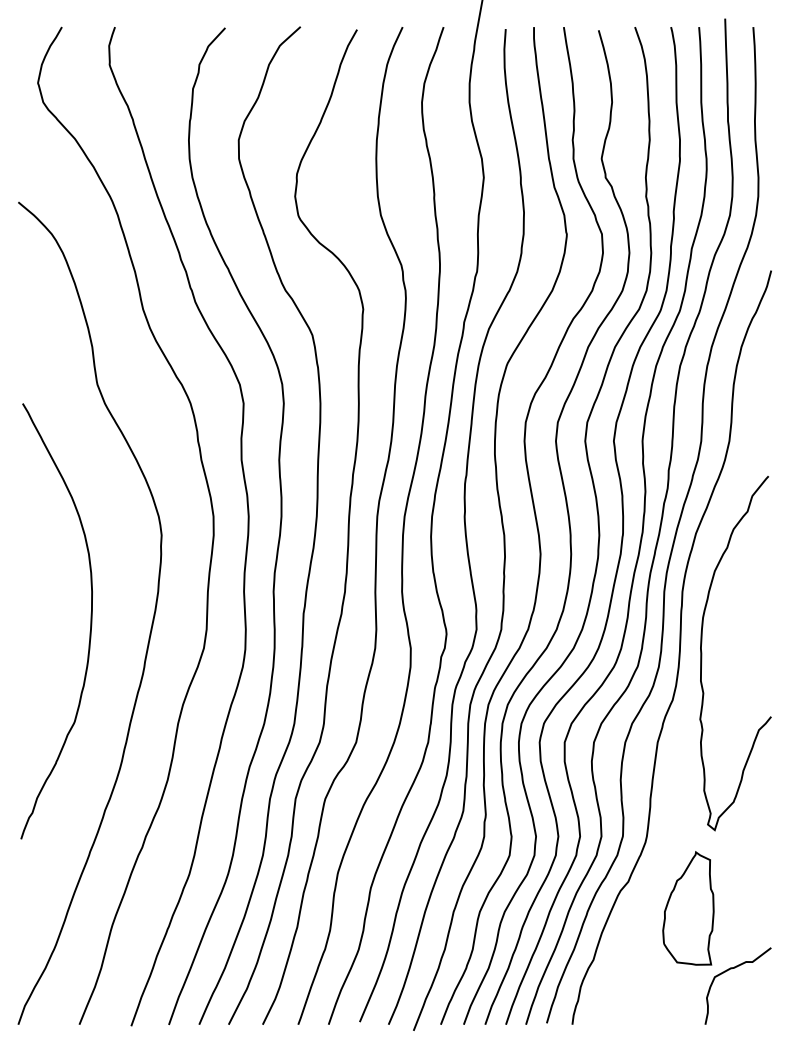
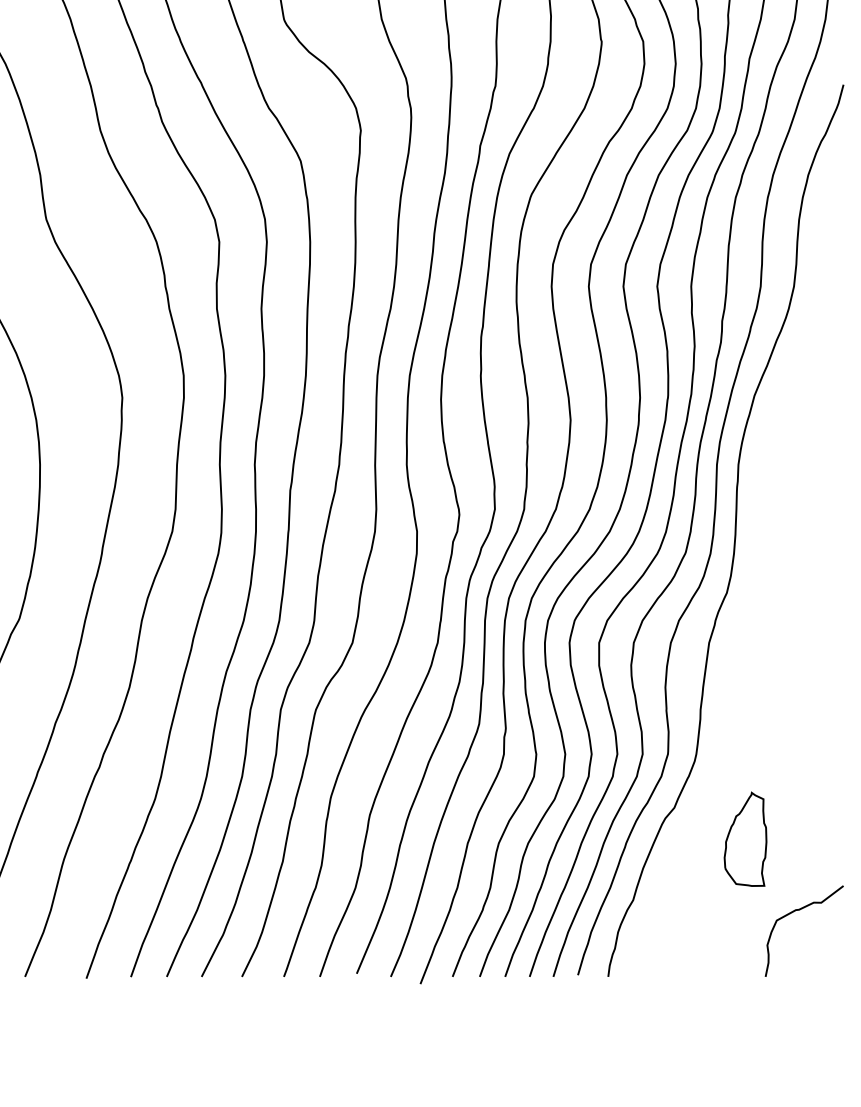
curve: (702, 653) -> (762, 537), removed
part: (688, 908) -> (745, 839), size x0.7

